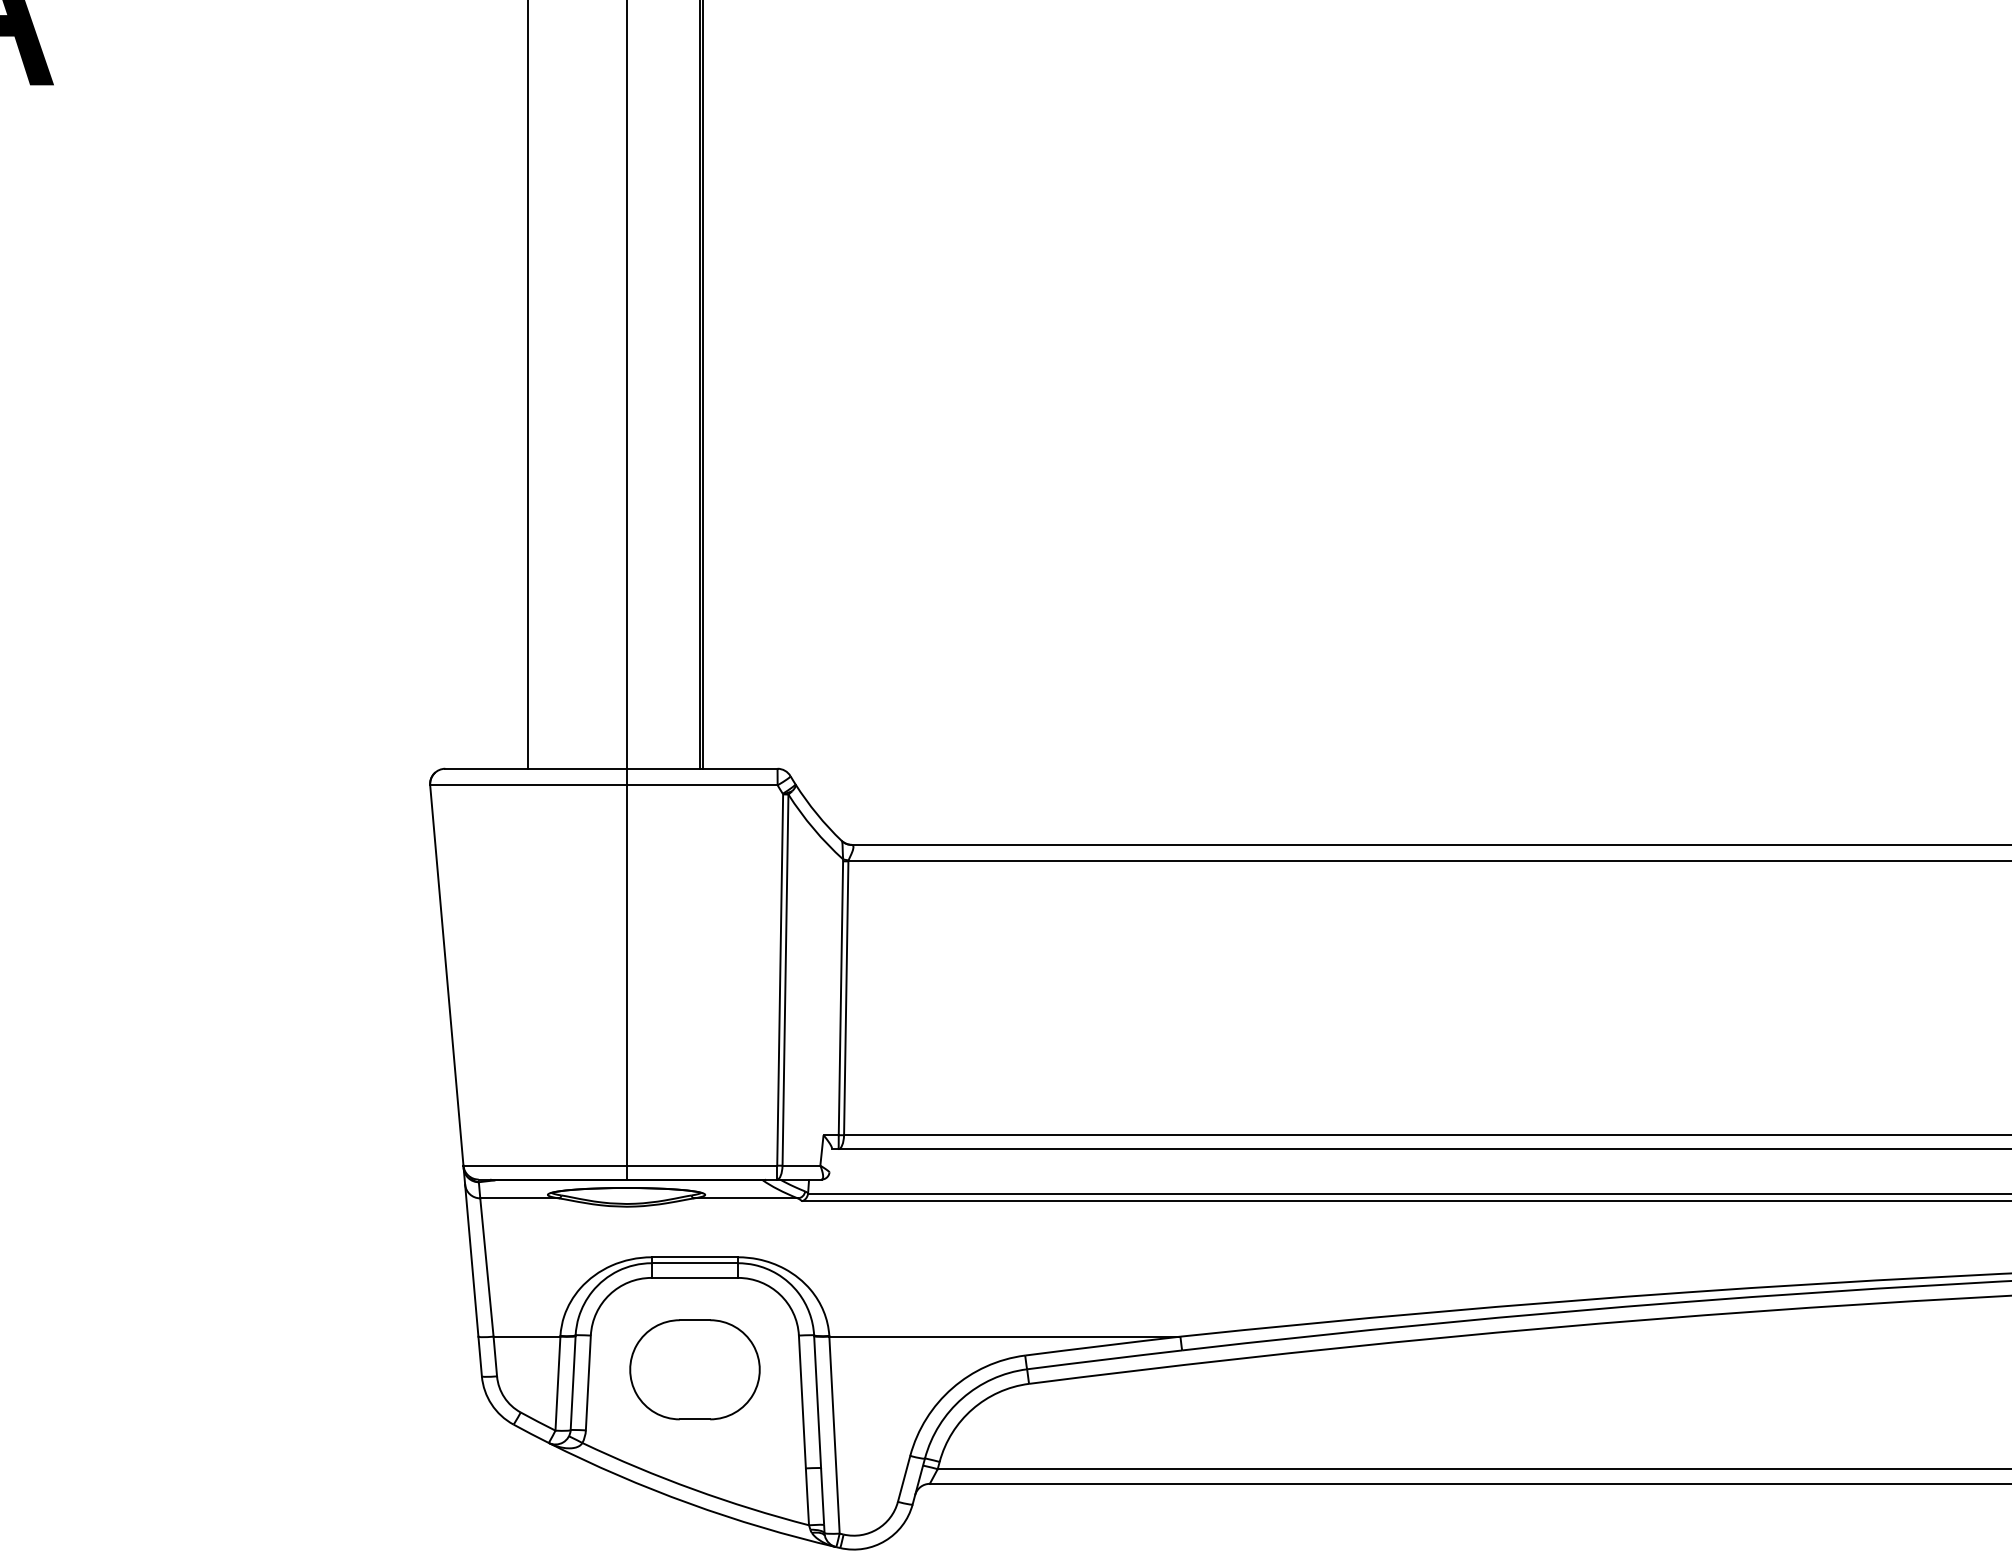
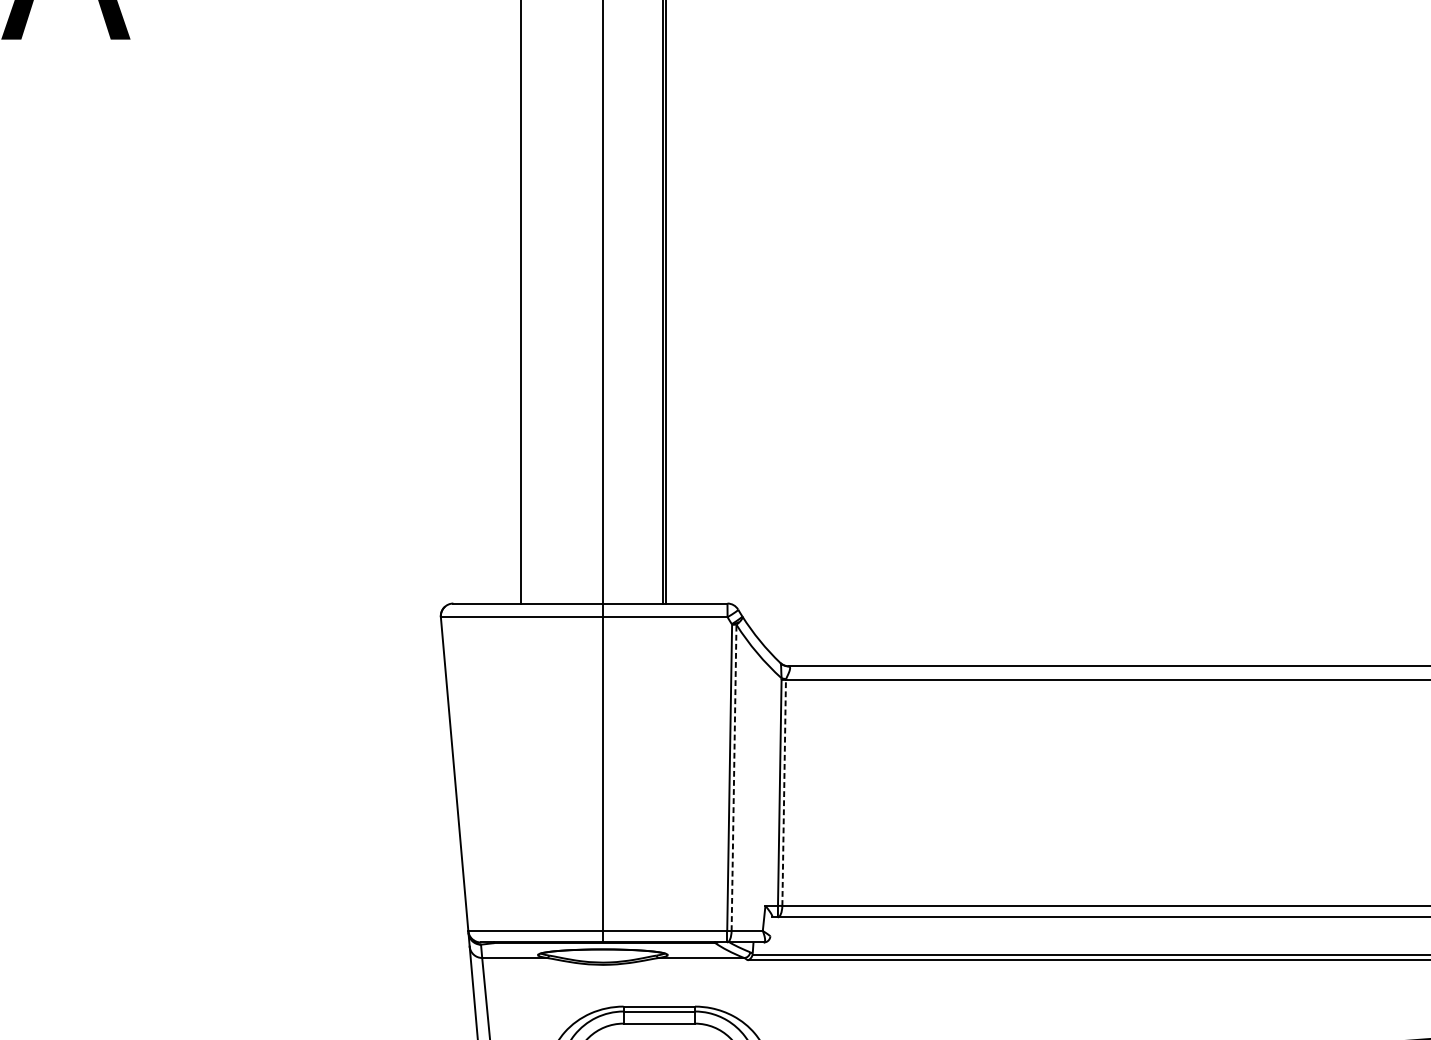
line: (785, 980) -> (734, 778), solid -> dashed
line: (846, 998) -> (784, 793), solid -> dashed

